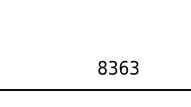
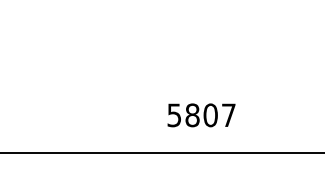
text: (118, 67) -> (201, 114), 8363 -> 5807

